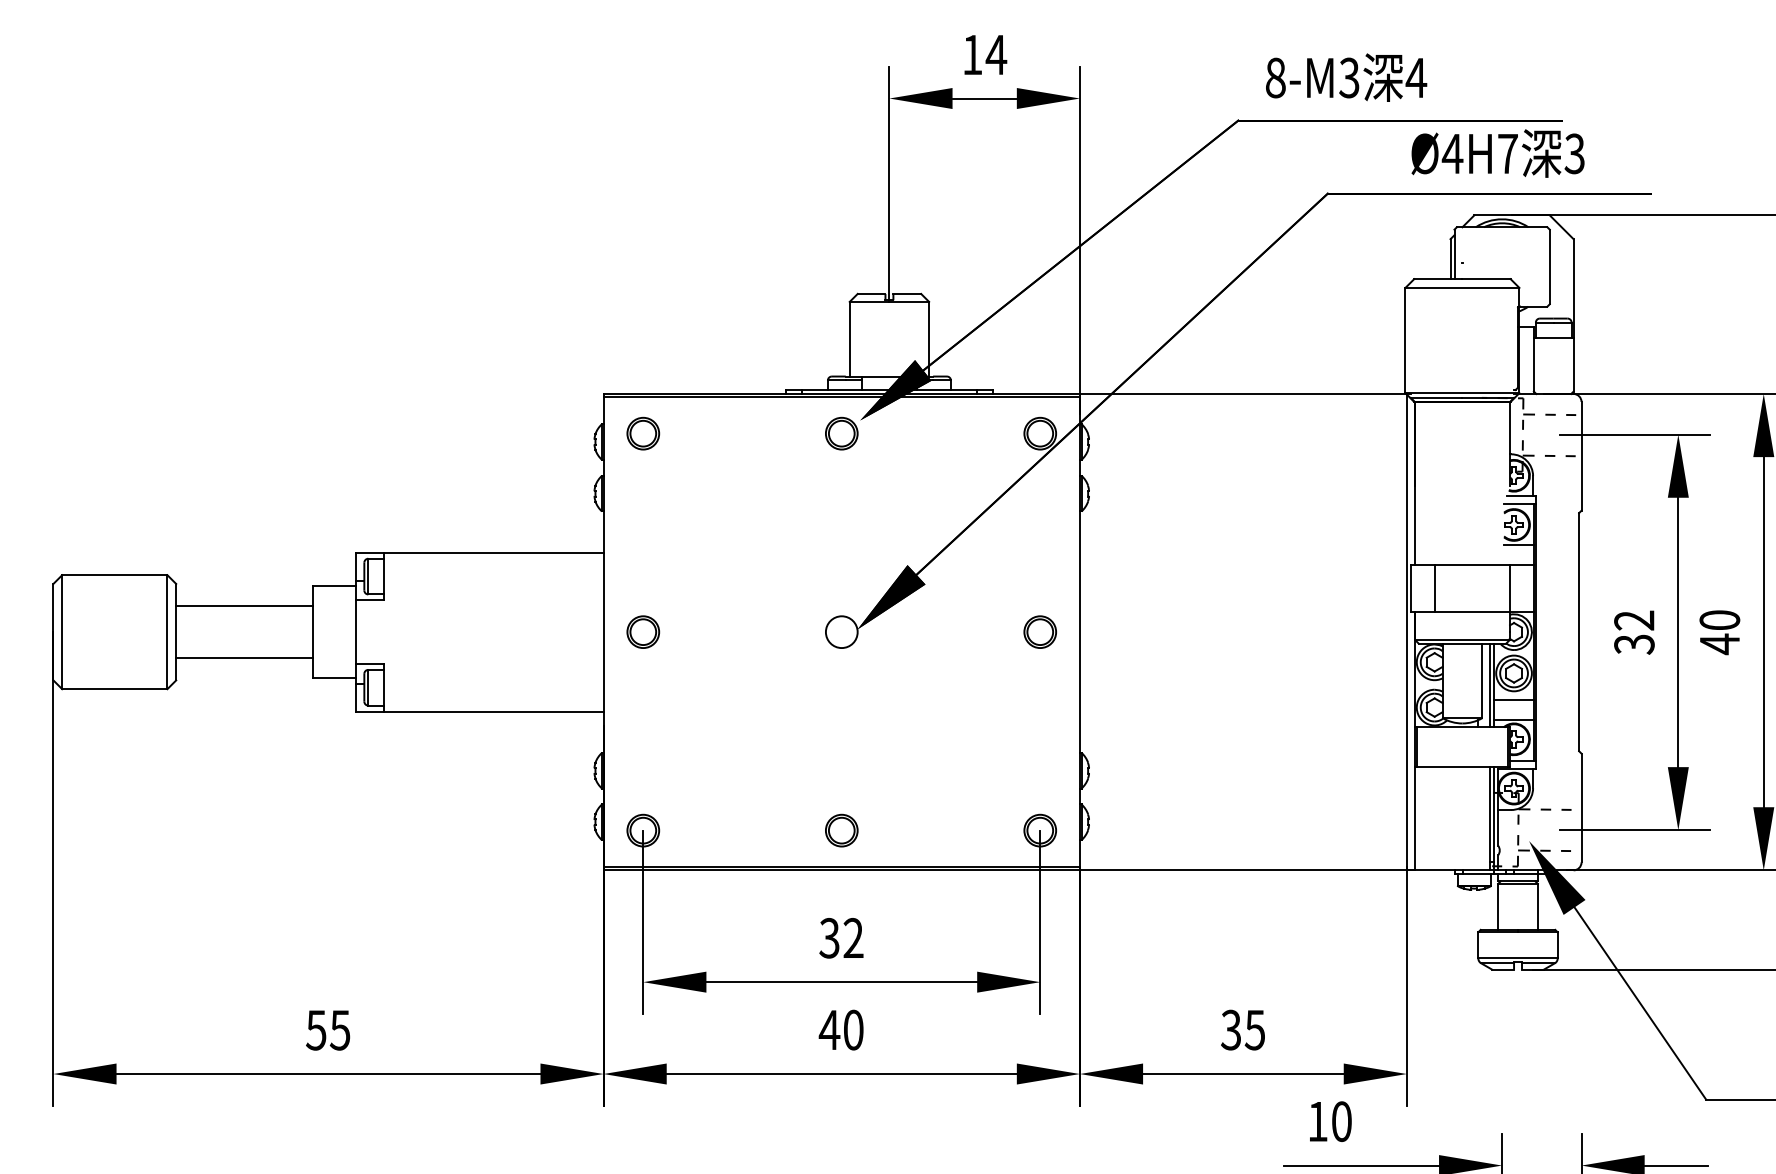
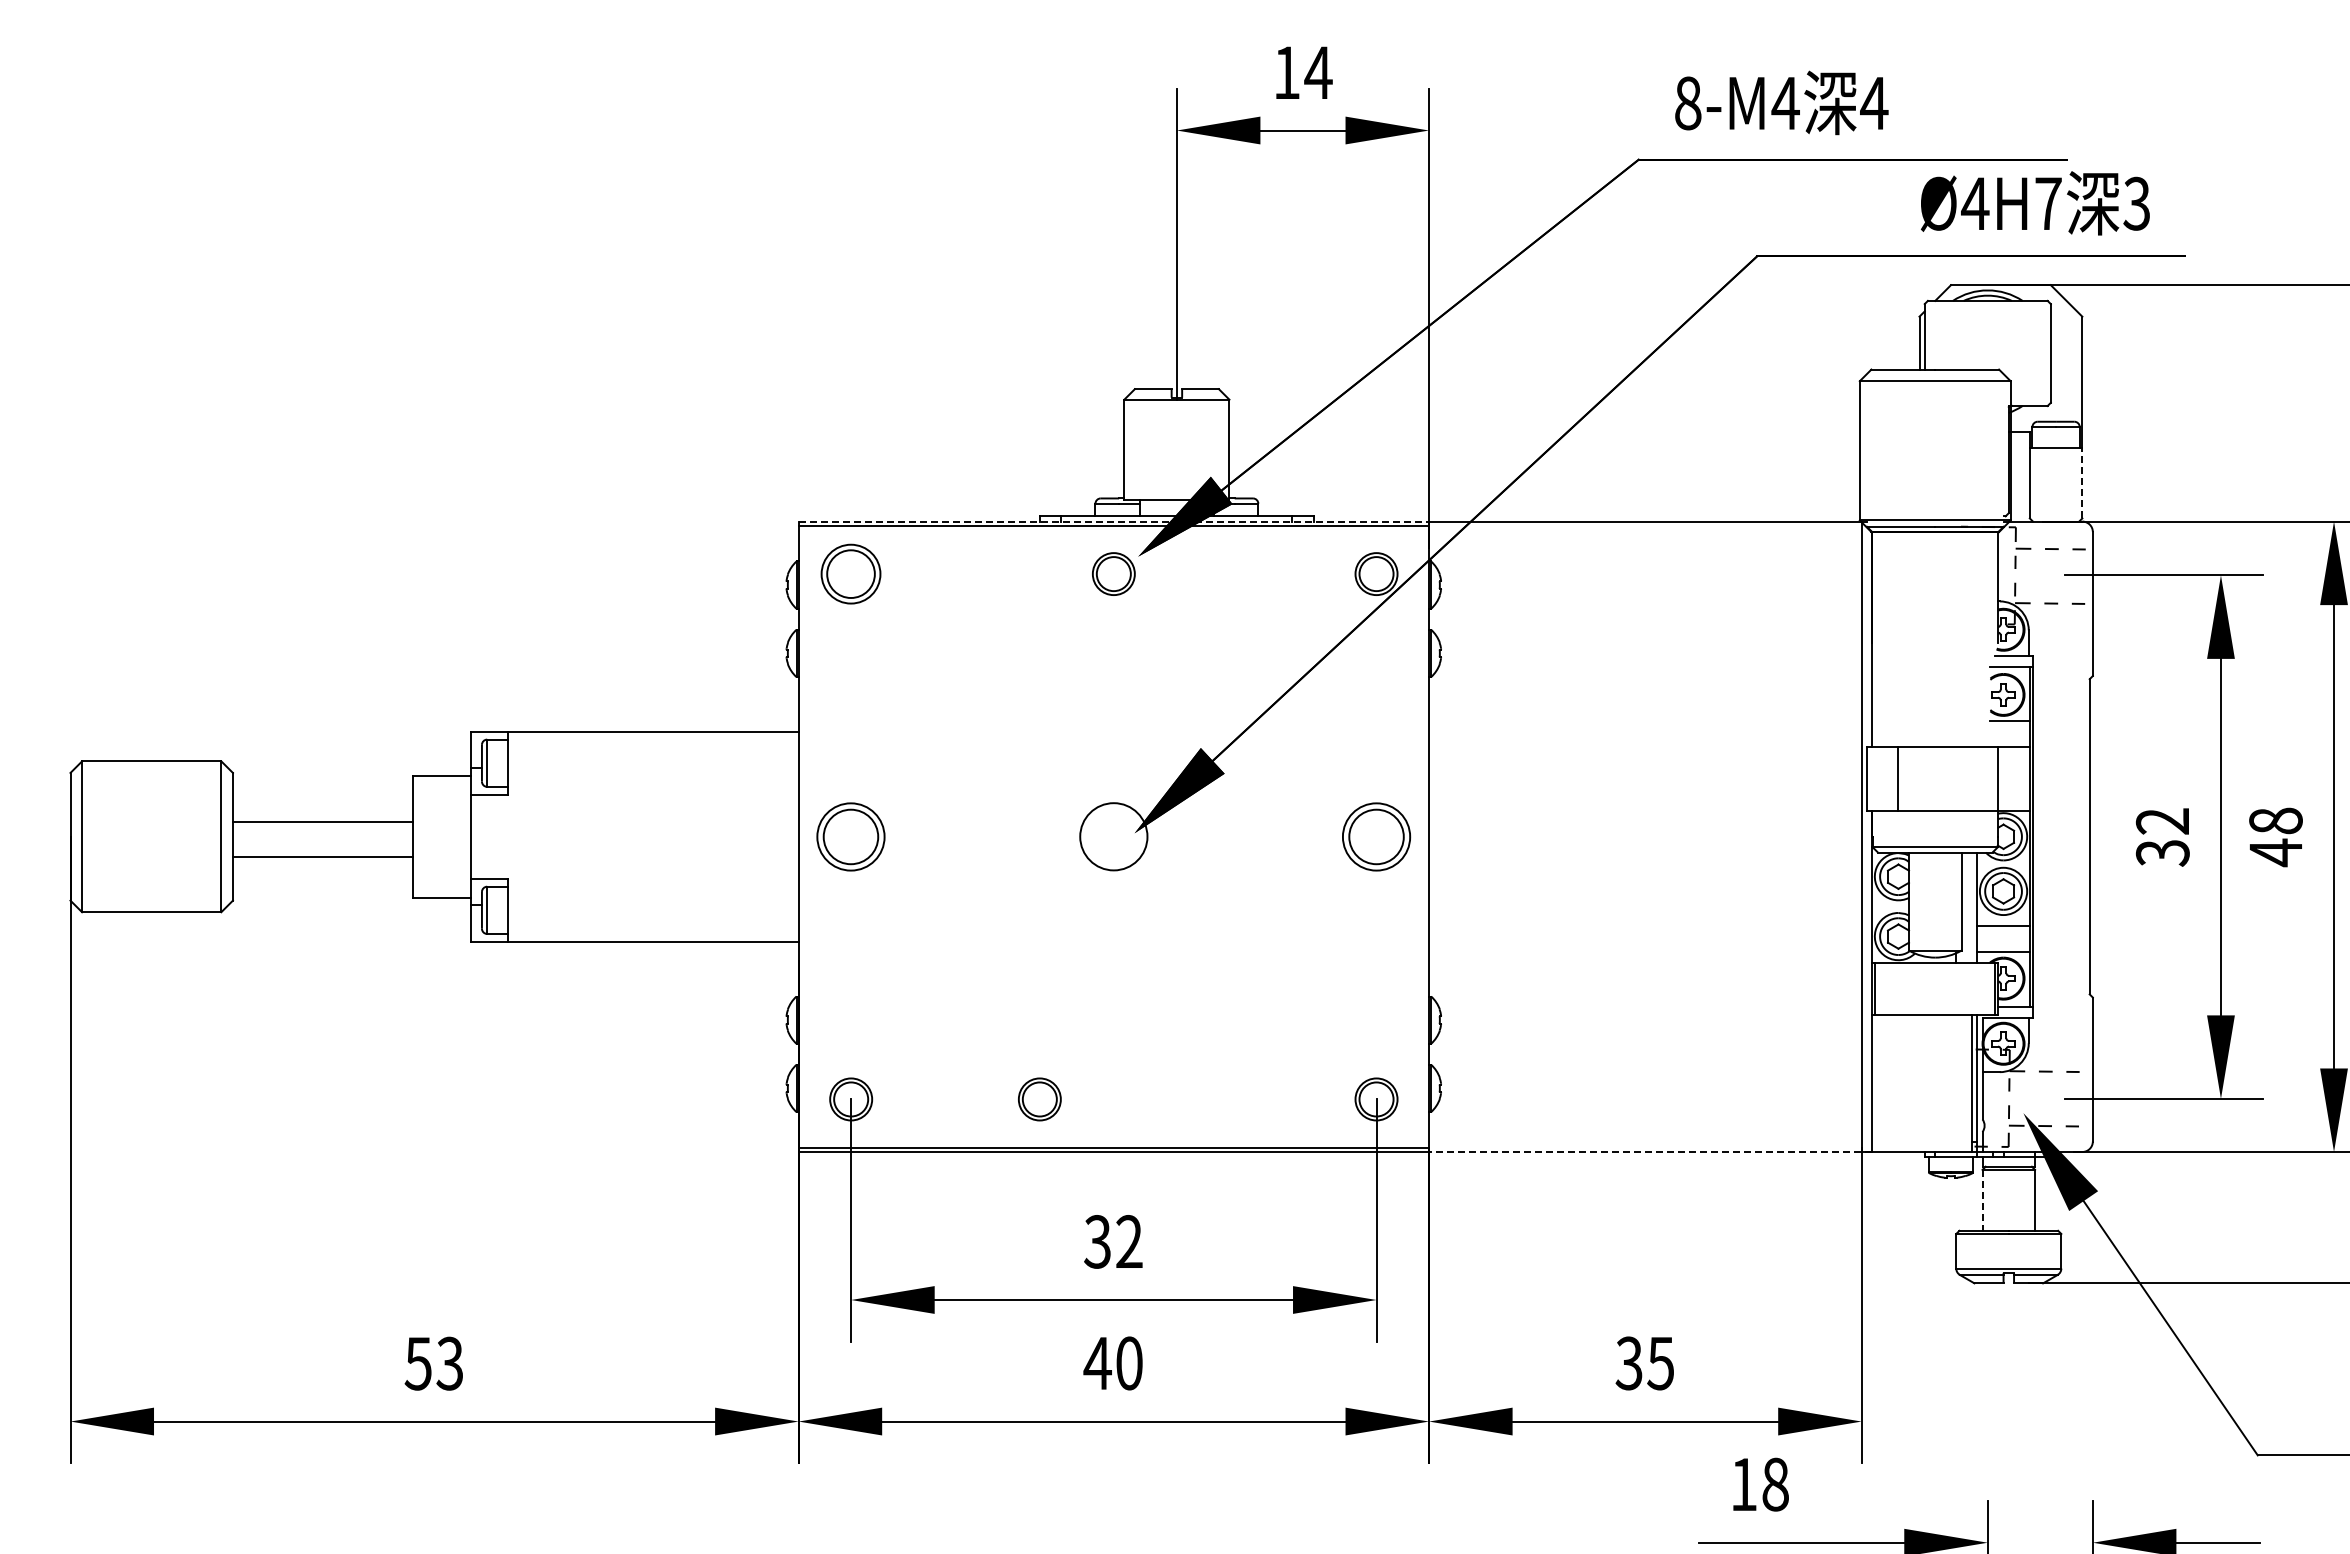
text: (1349, 78) -> (1785, 103), 8-M3 -> 8-M4
text: (1498, 153) -> (2035, 203), moved
line: (1573, 364) -> (2082, 482), solid -> dashed
line: (842, 393) -> (1114, 521), solid -> dashed
part: (643, 433) -> (851, 573), size x1.4
line: (243, 605) -> (322, 856), moved
text: (1719, 619) -> (2275, 820), 40 -> 48
part: (643, 631) -> (851, 836), size x1.6
circle: (841, 631) -> (1113, 836), size x1.6
part: (1040, 631) -> (1376, 836), size x1.6
line: (243, 658) -> (322, 821), moved
line: (1490, 685) -> (1972, 907), removed
part: (841, 830) -> (1039, 1099), moved
line: (1247, 870) -> (1650, 1152), solid -> dashed
line: (1498, 906) -> (1982, 1200), solid -> dashed
text: (339, 1030) -> (449, 1363), 55 -> 53
text: (1341, 1121) -> (1775, 1484), 10 -> 18

